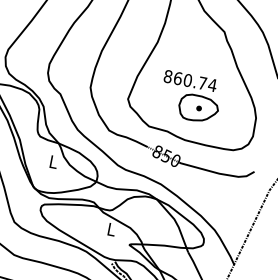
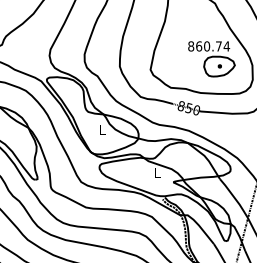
part: (190, 97) -> (211, 59), moved

